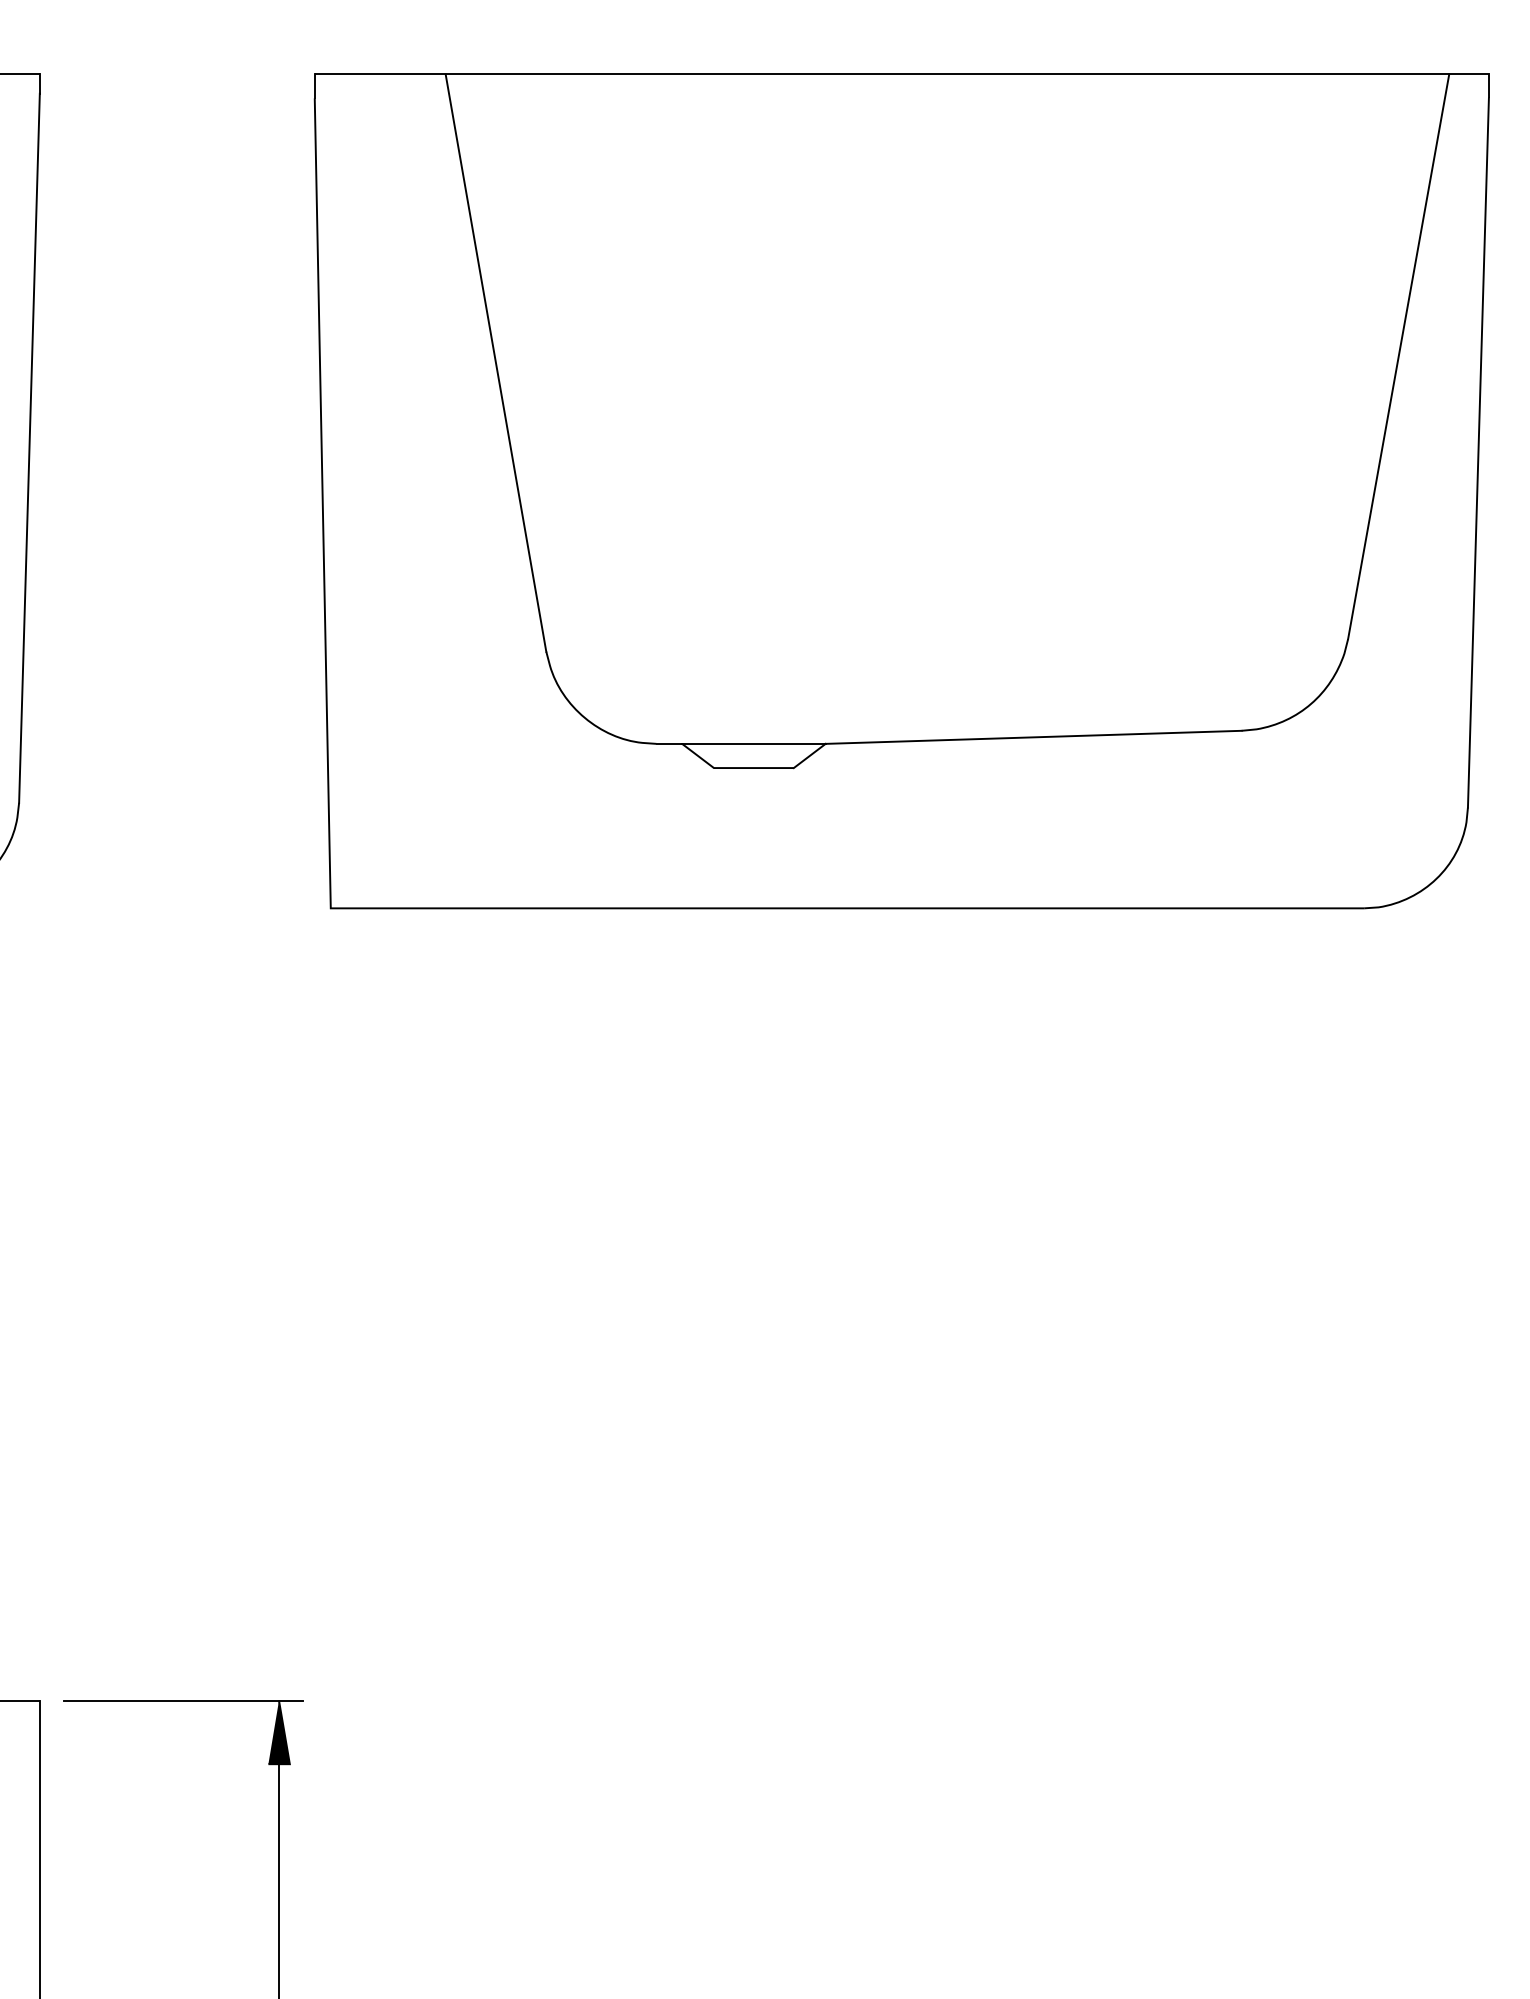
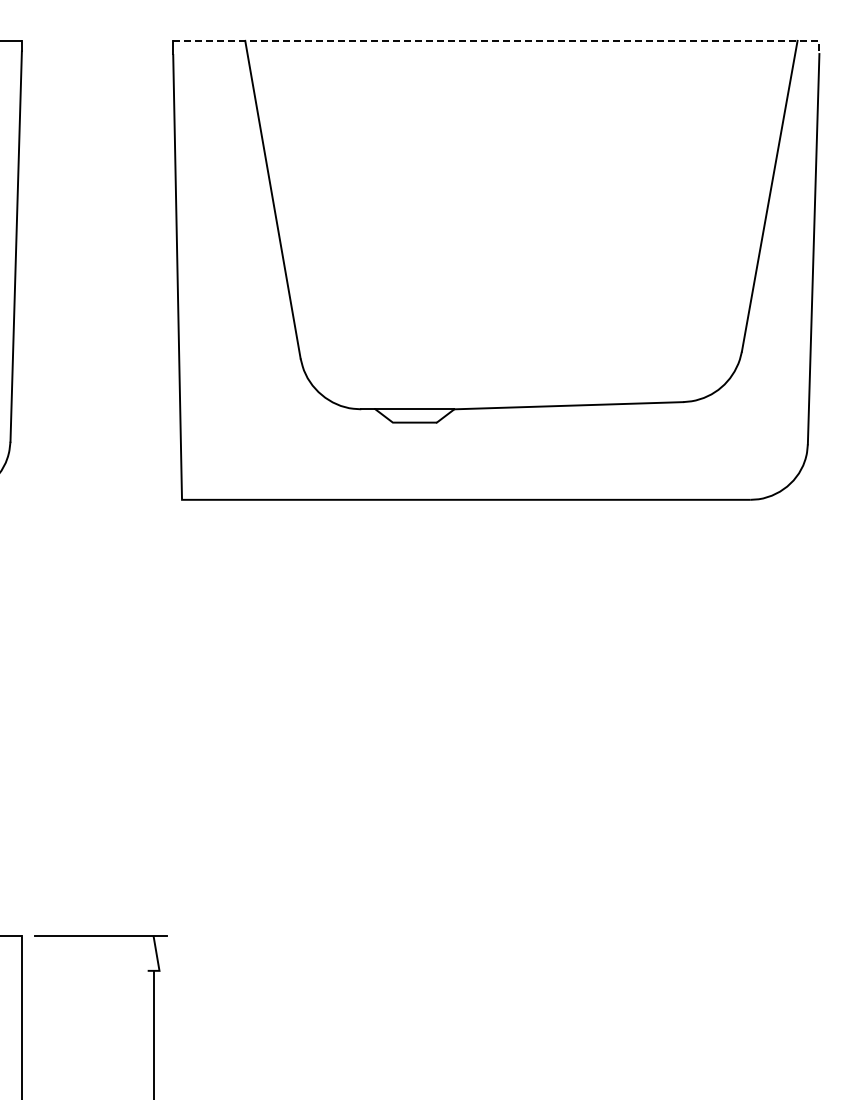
line: (914, 73) -> (503, 40), solid -> dashed
fill: (278, 1730) -> (153, 952), removed

